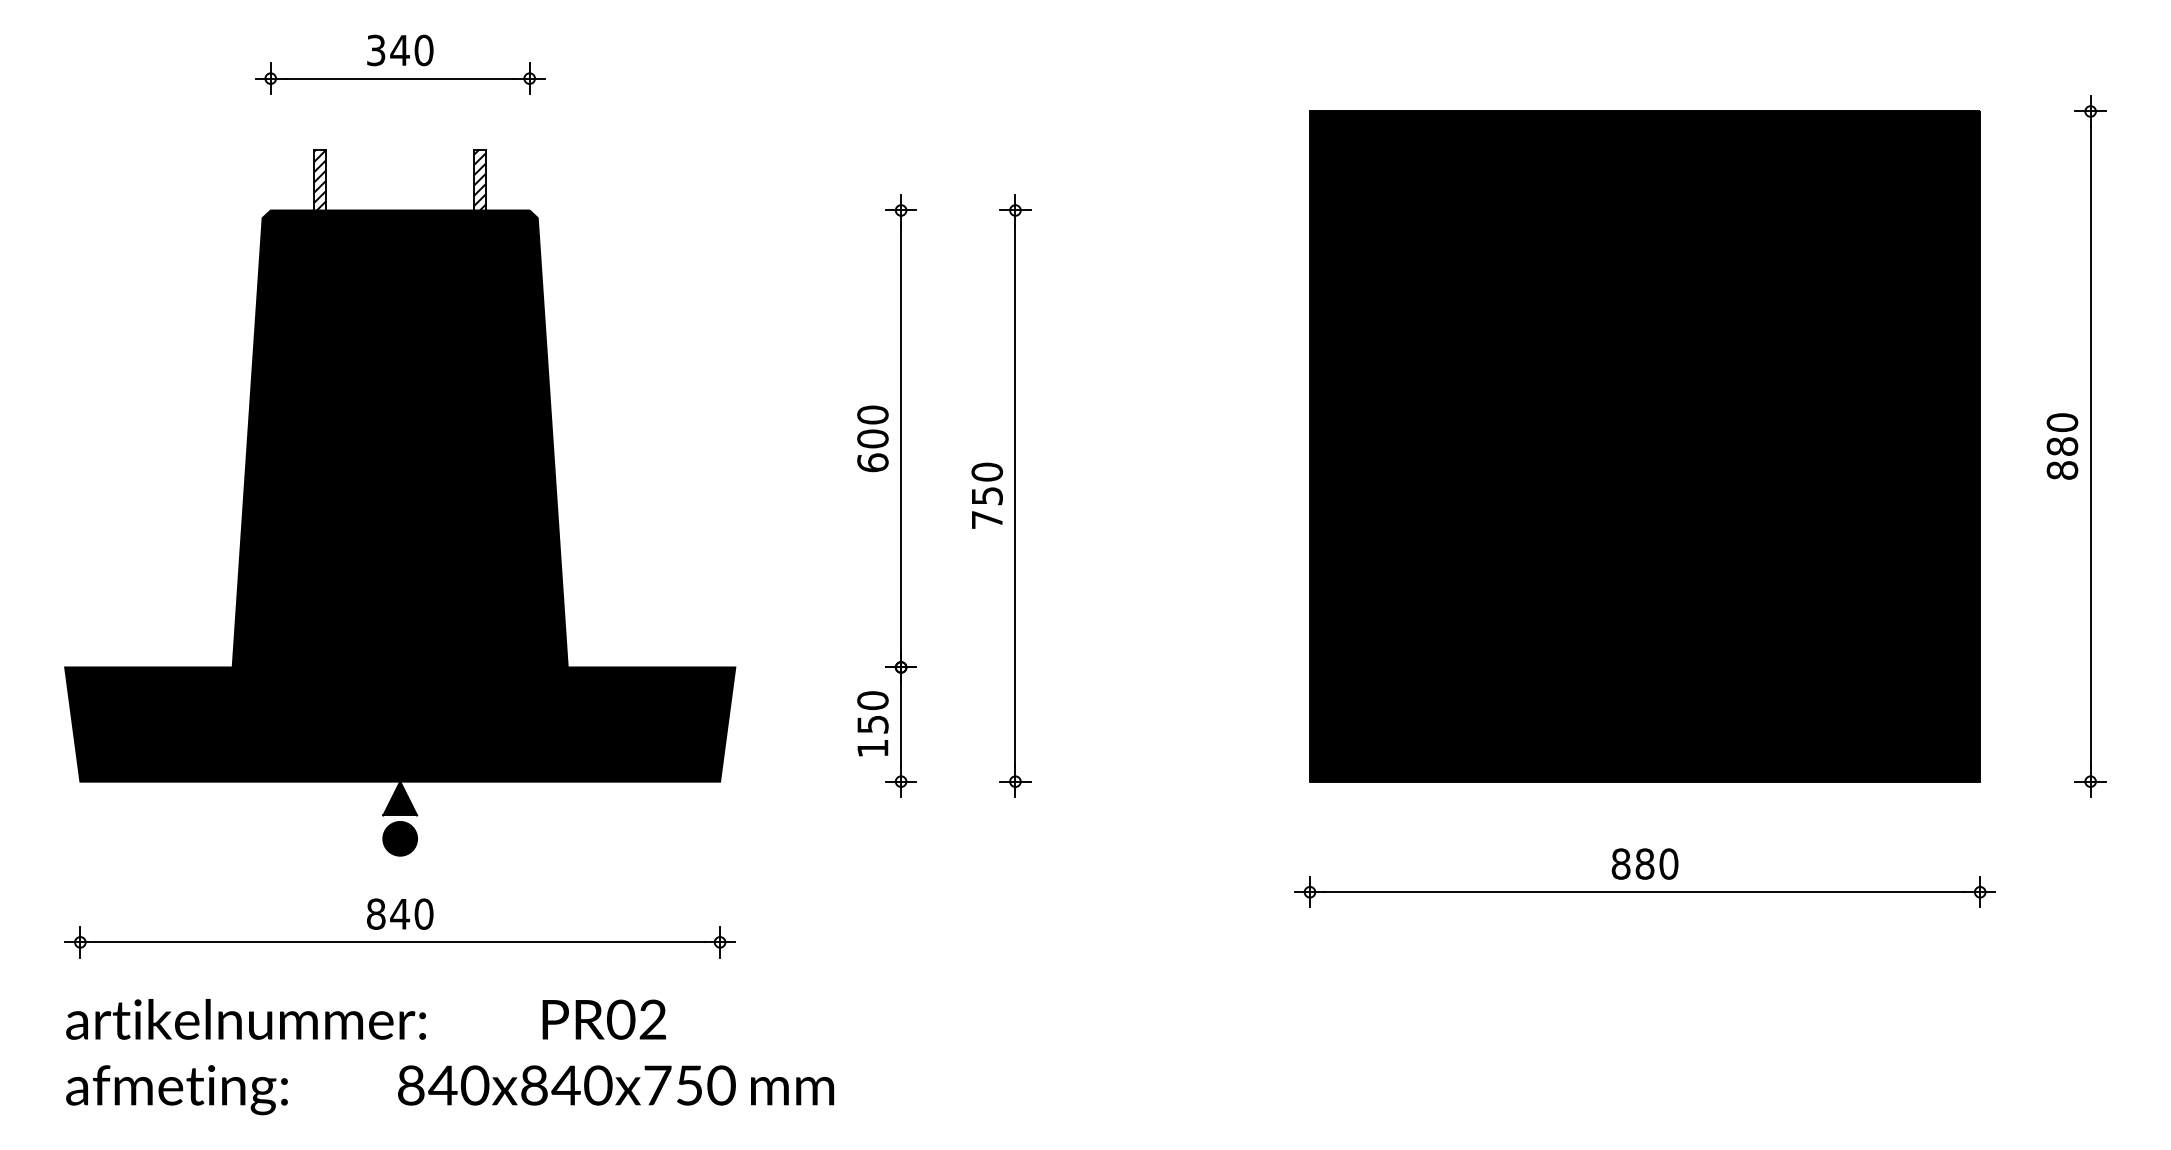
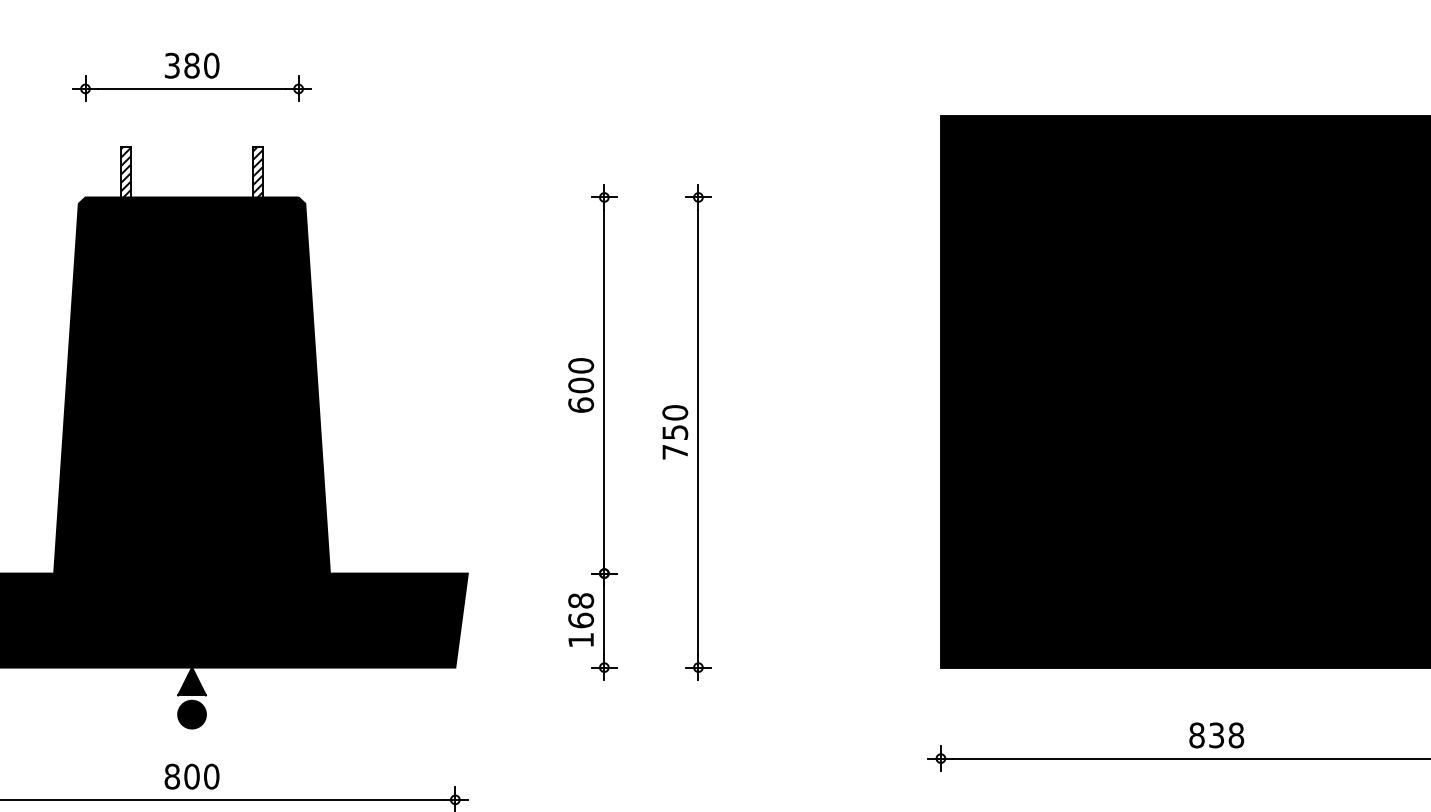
text: (399, 50) -> (191, 65), 340 -> 380
text: (872, 712) -> (580, 610), 150 -> 168
text: (1656, 863) -> (1226, 734), 880 -> 838
text: (399, 913) -> (191, 776), 840 -> 800

